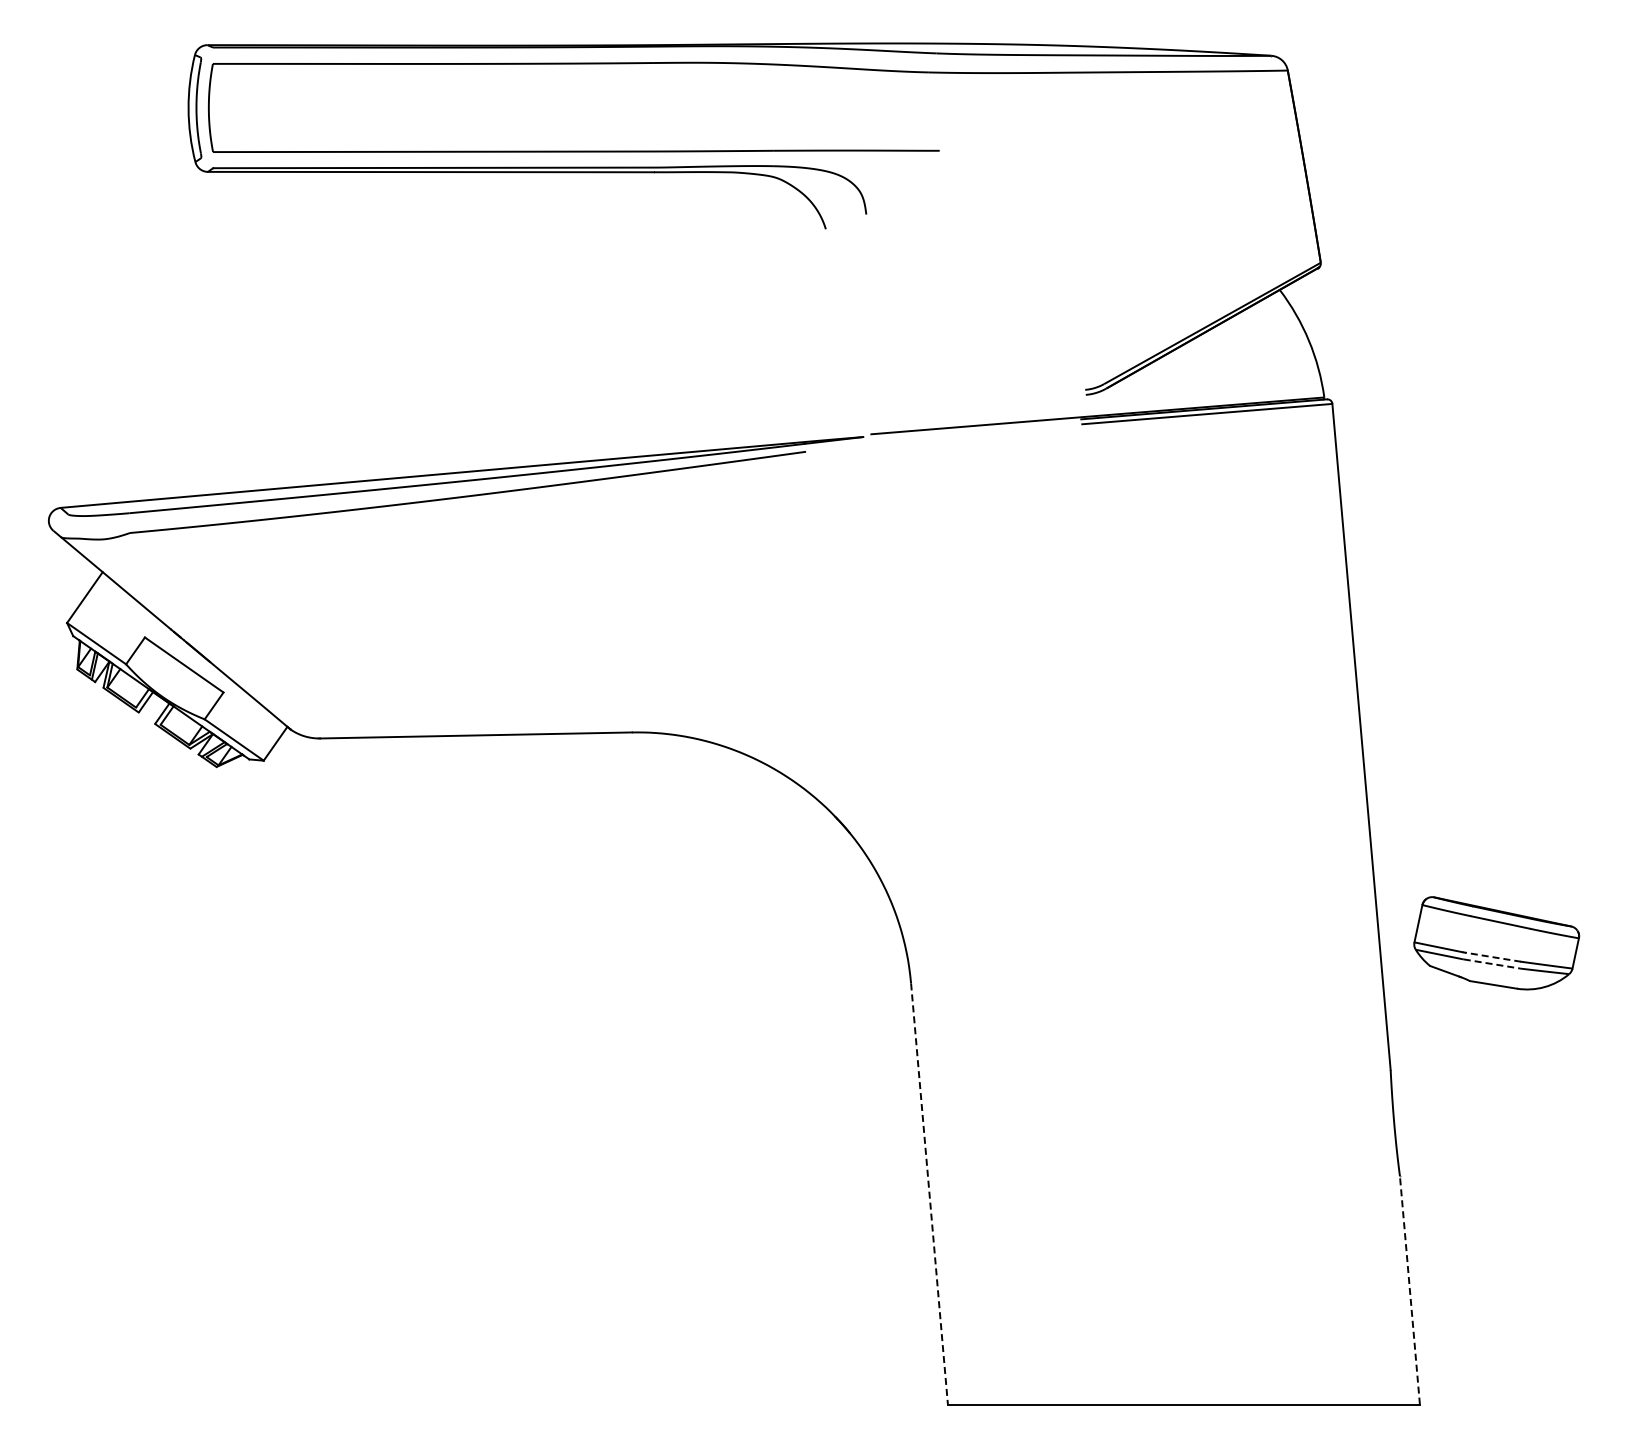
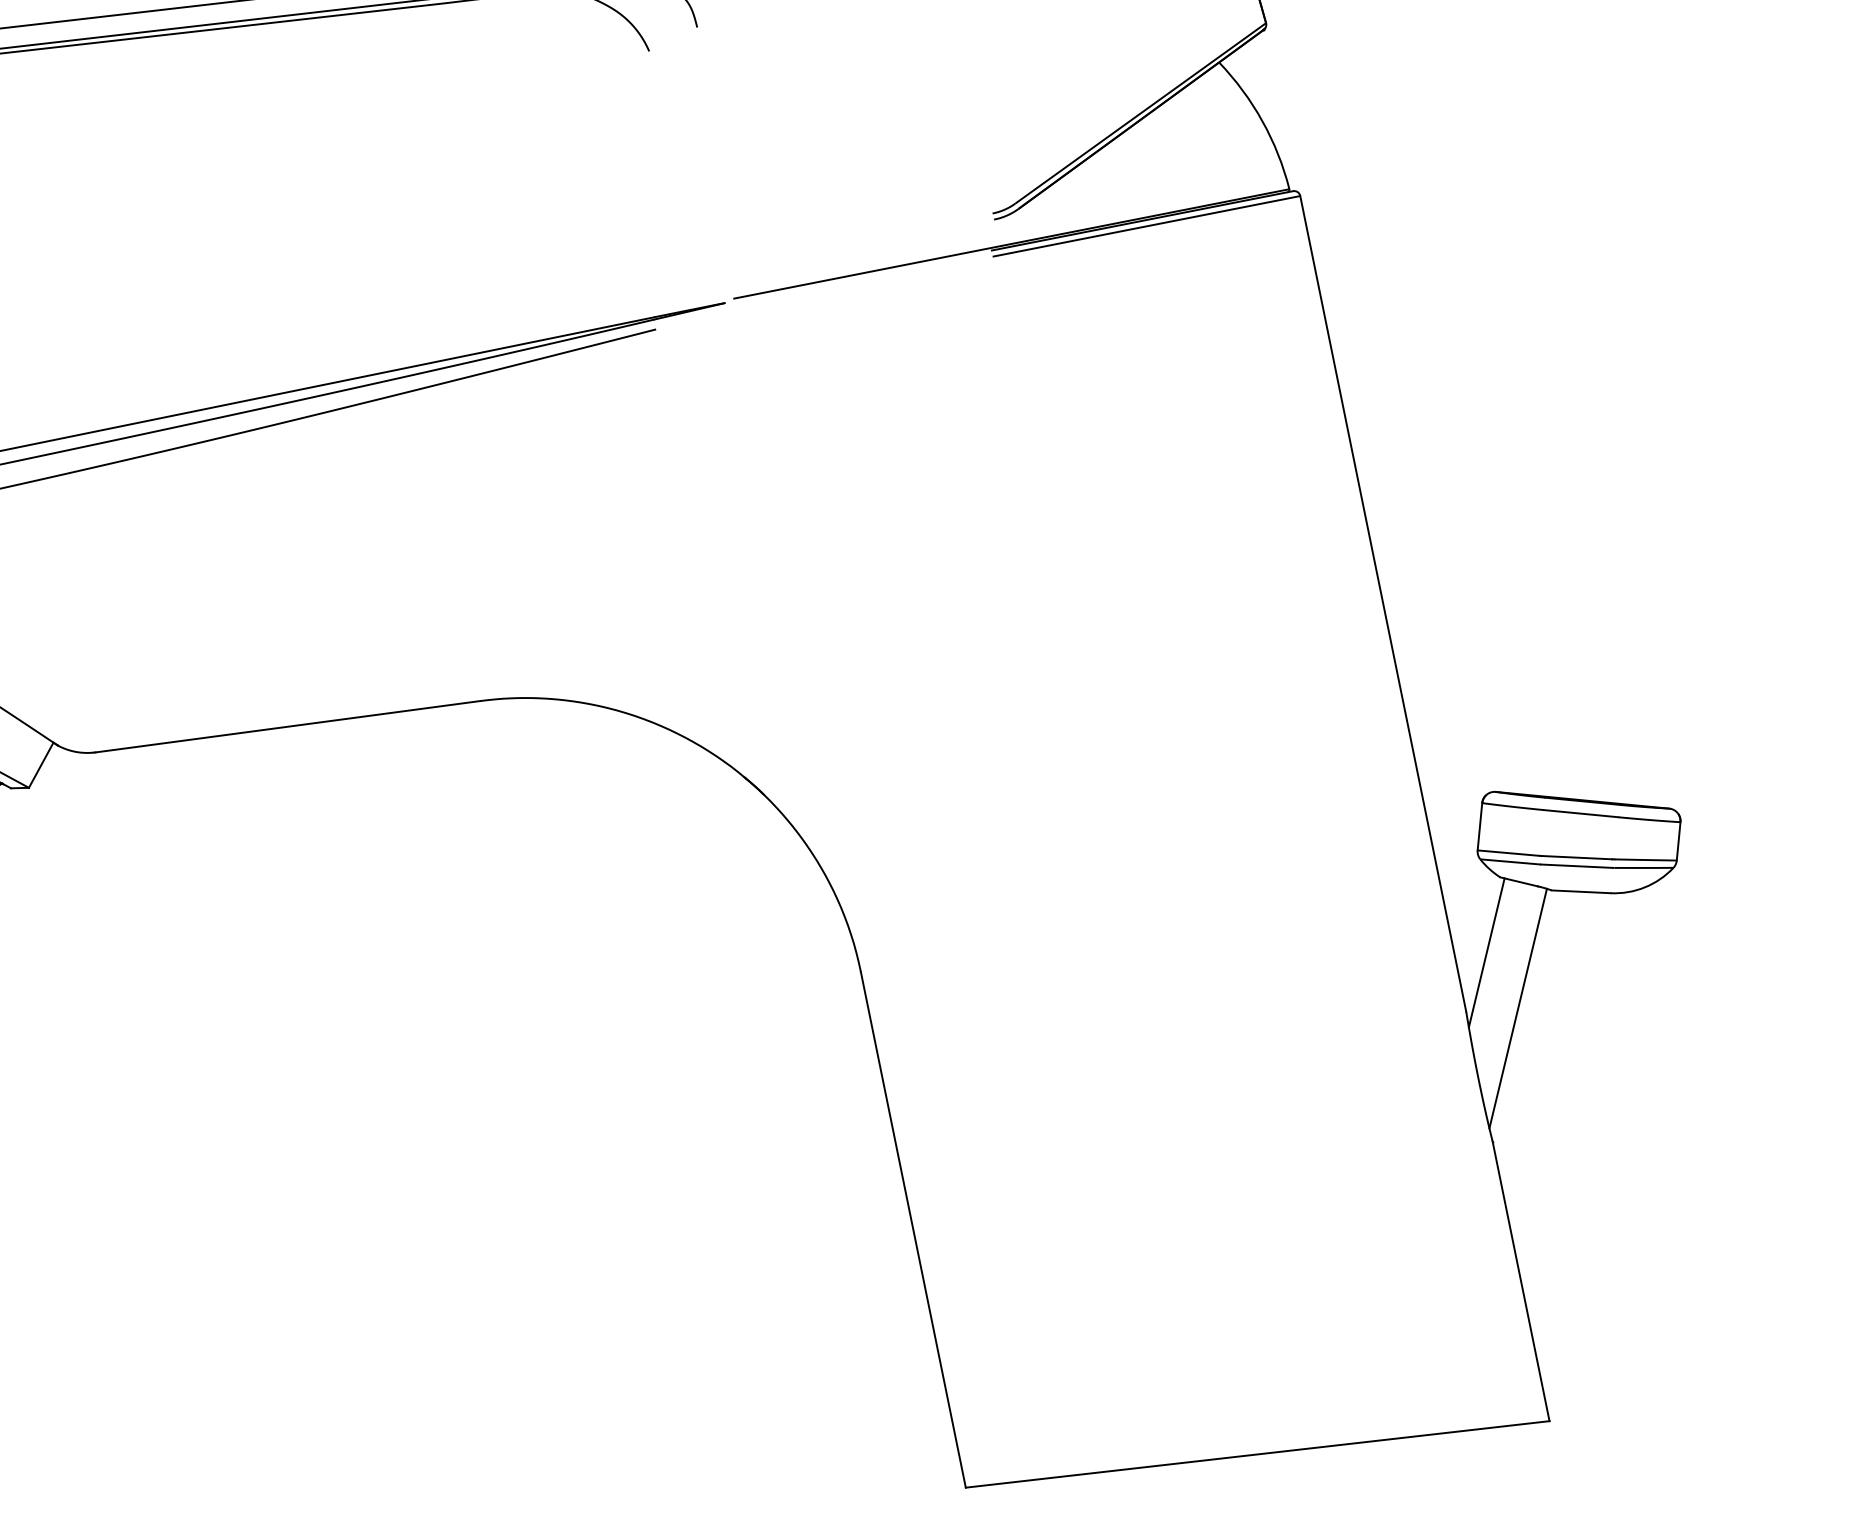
line: (1492, 957) -> (1576, 858), dashed -> solid
line: (1492, 964) -> (1577, 866), dashed -> solid
line: (1412, 1024) -> (1486, 952), added
line: (1432, 1072) -> (1518, 1008), added
line: (929, 1194) -> (913, 1230), dashed -> solid
line: (1409, 1290) -> (1520, 1281), dashed -> solid

